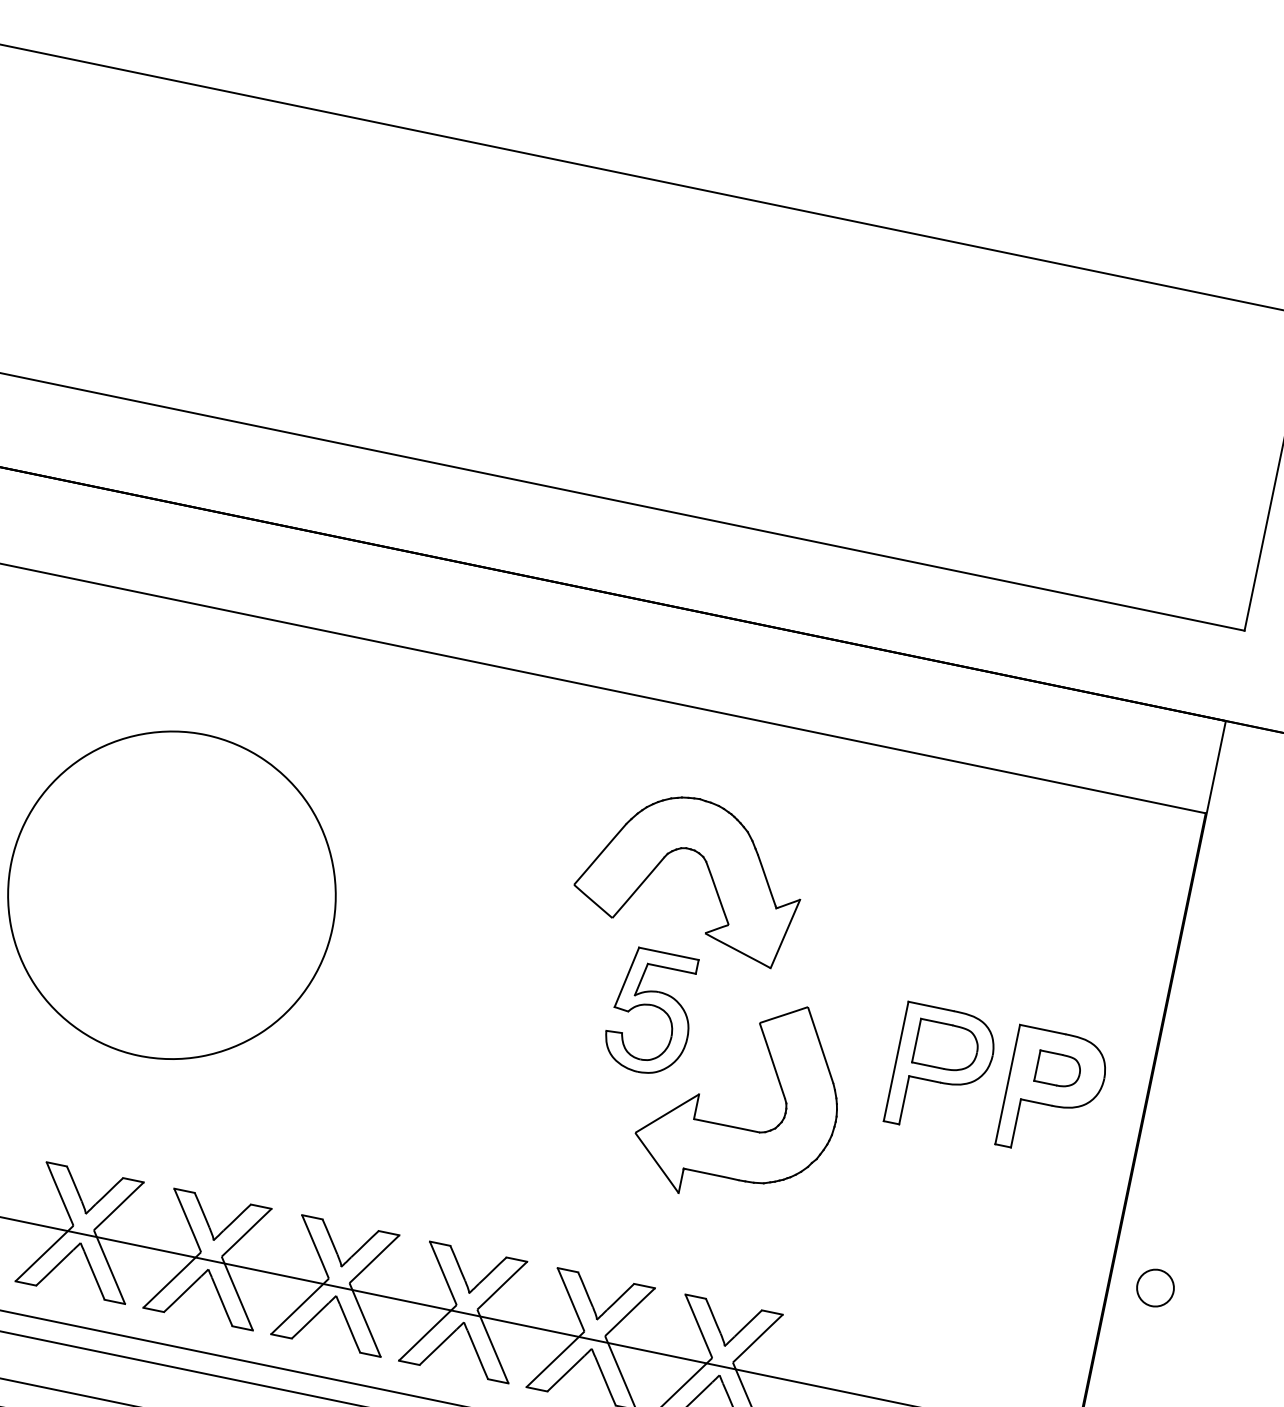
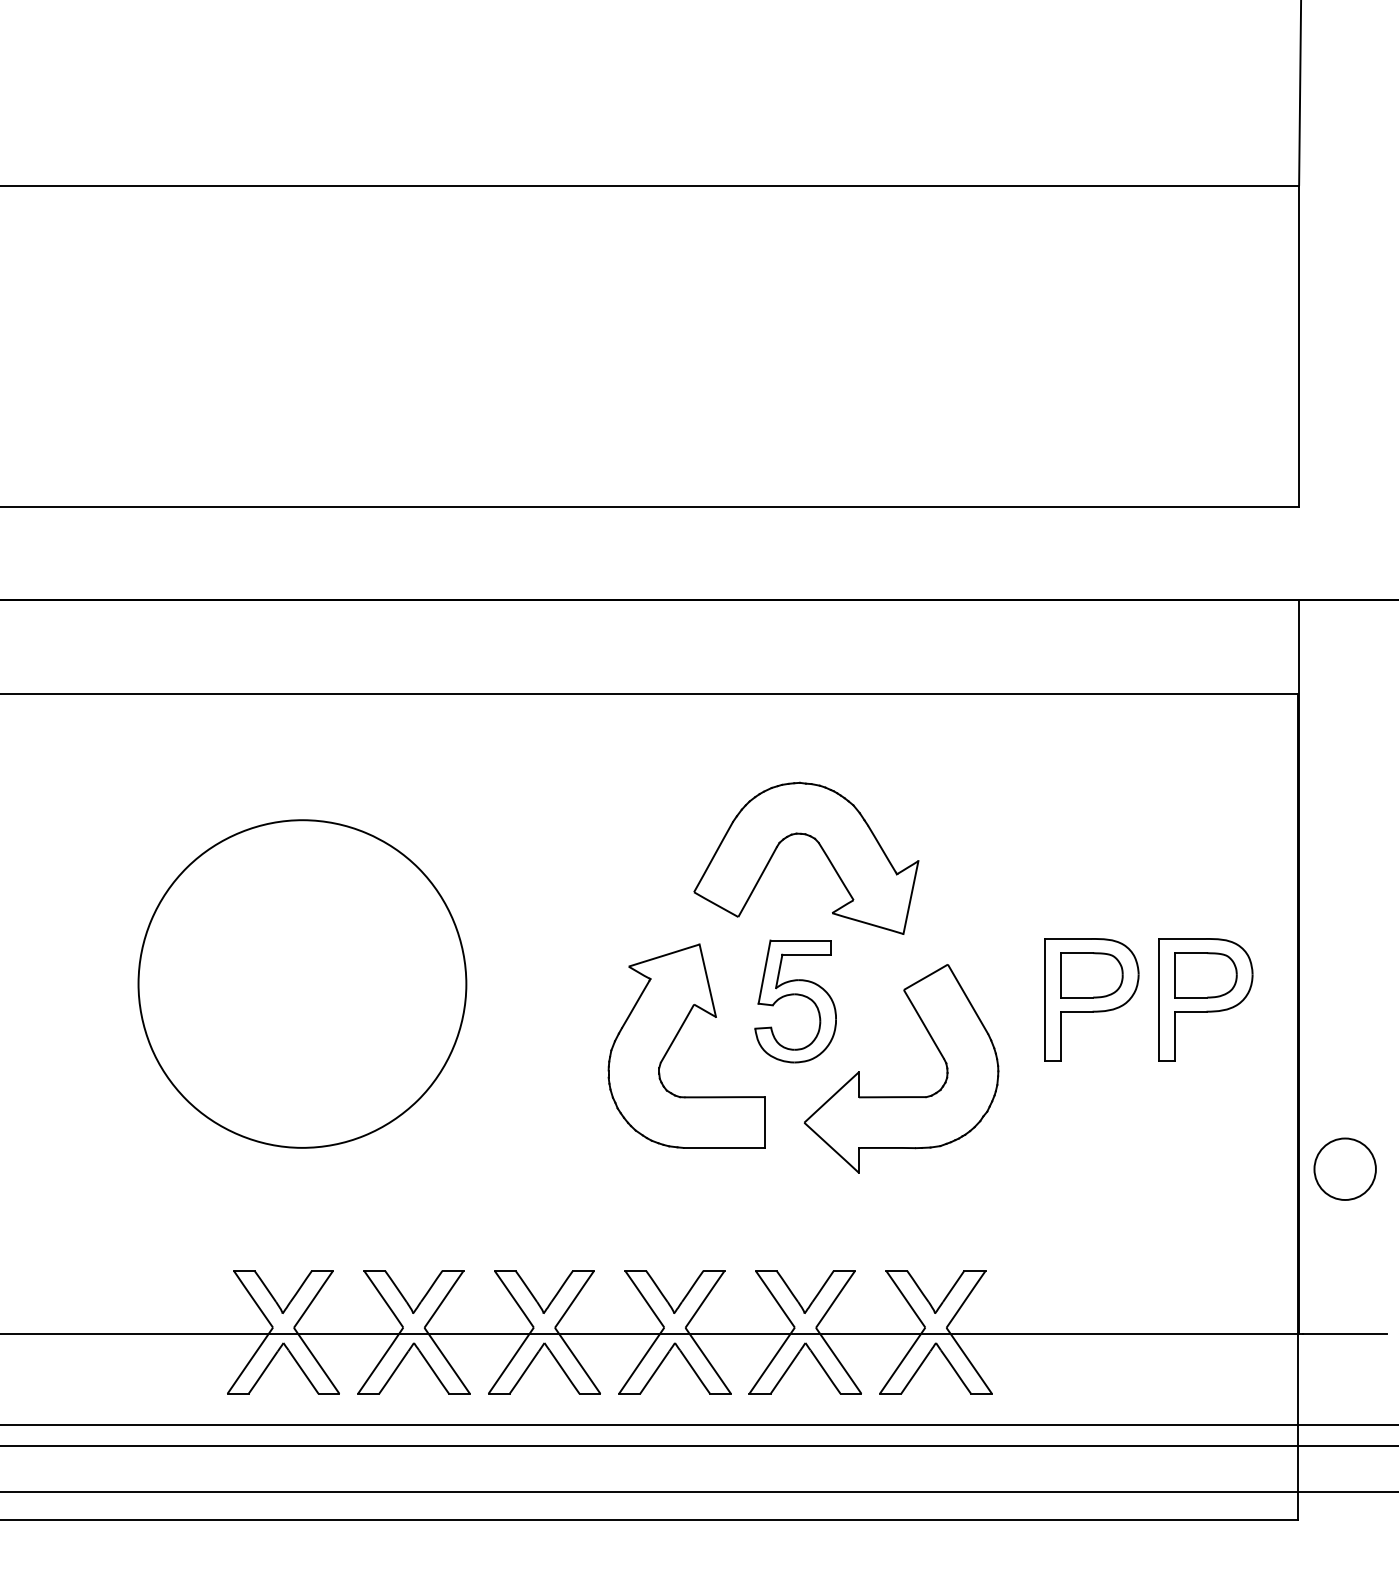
part: (526, 1025) -> (675, 1039), added
part: (1058, 1070) -> (1205, 975), size x1.43
circle: (1154, 1287) -> (1344, 1168), size x1.67

